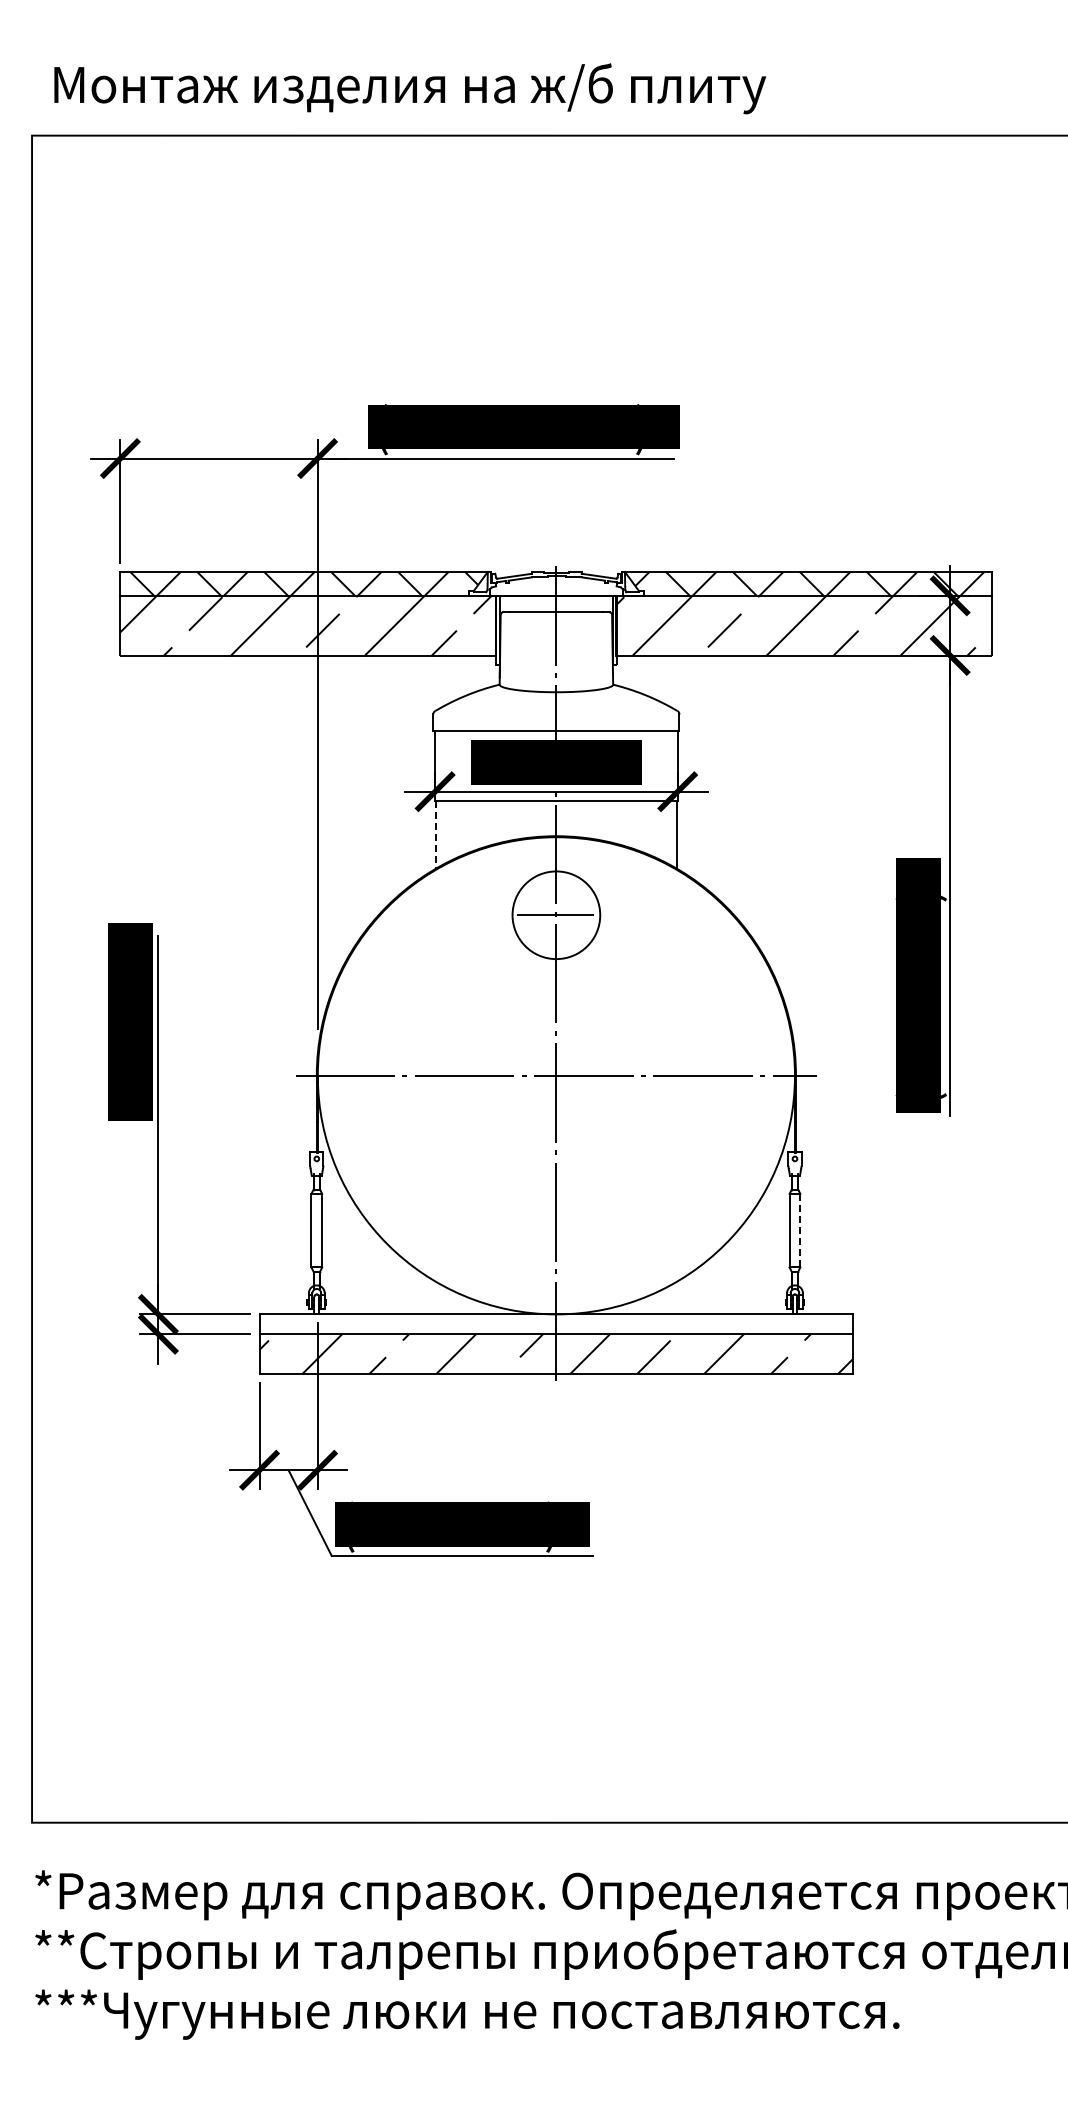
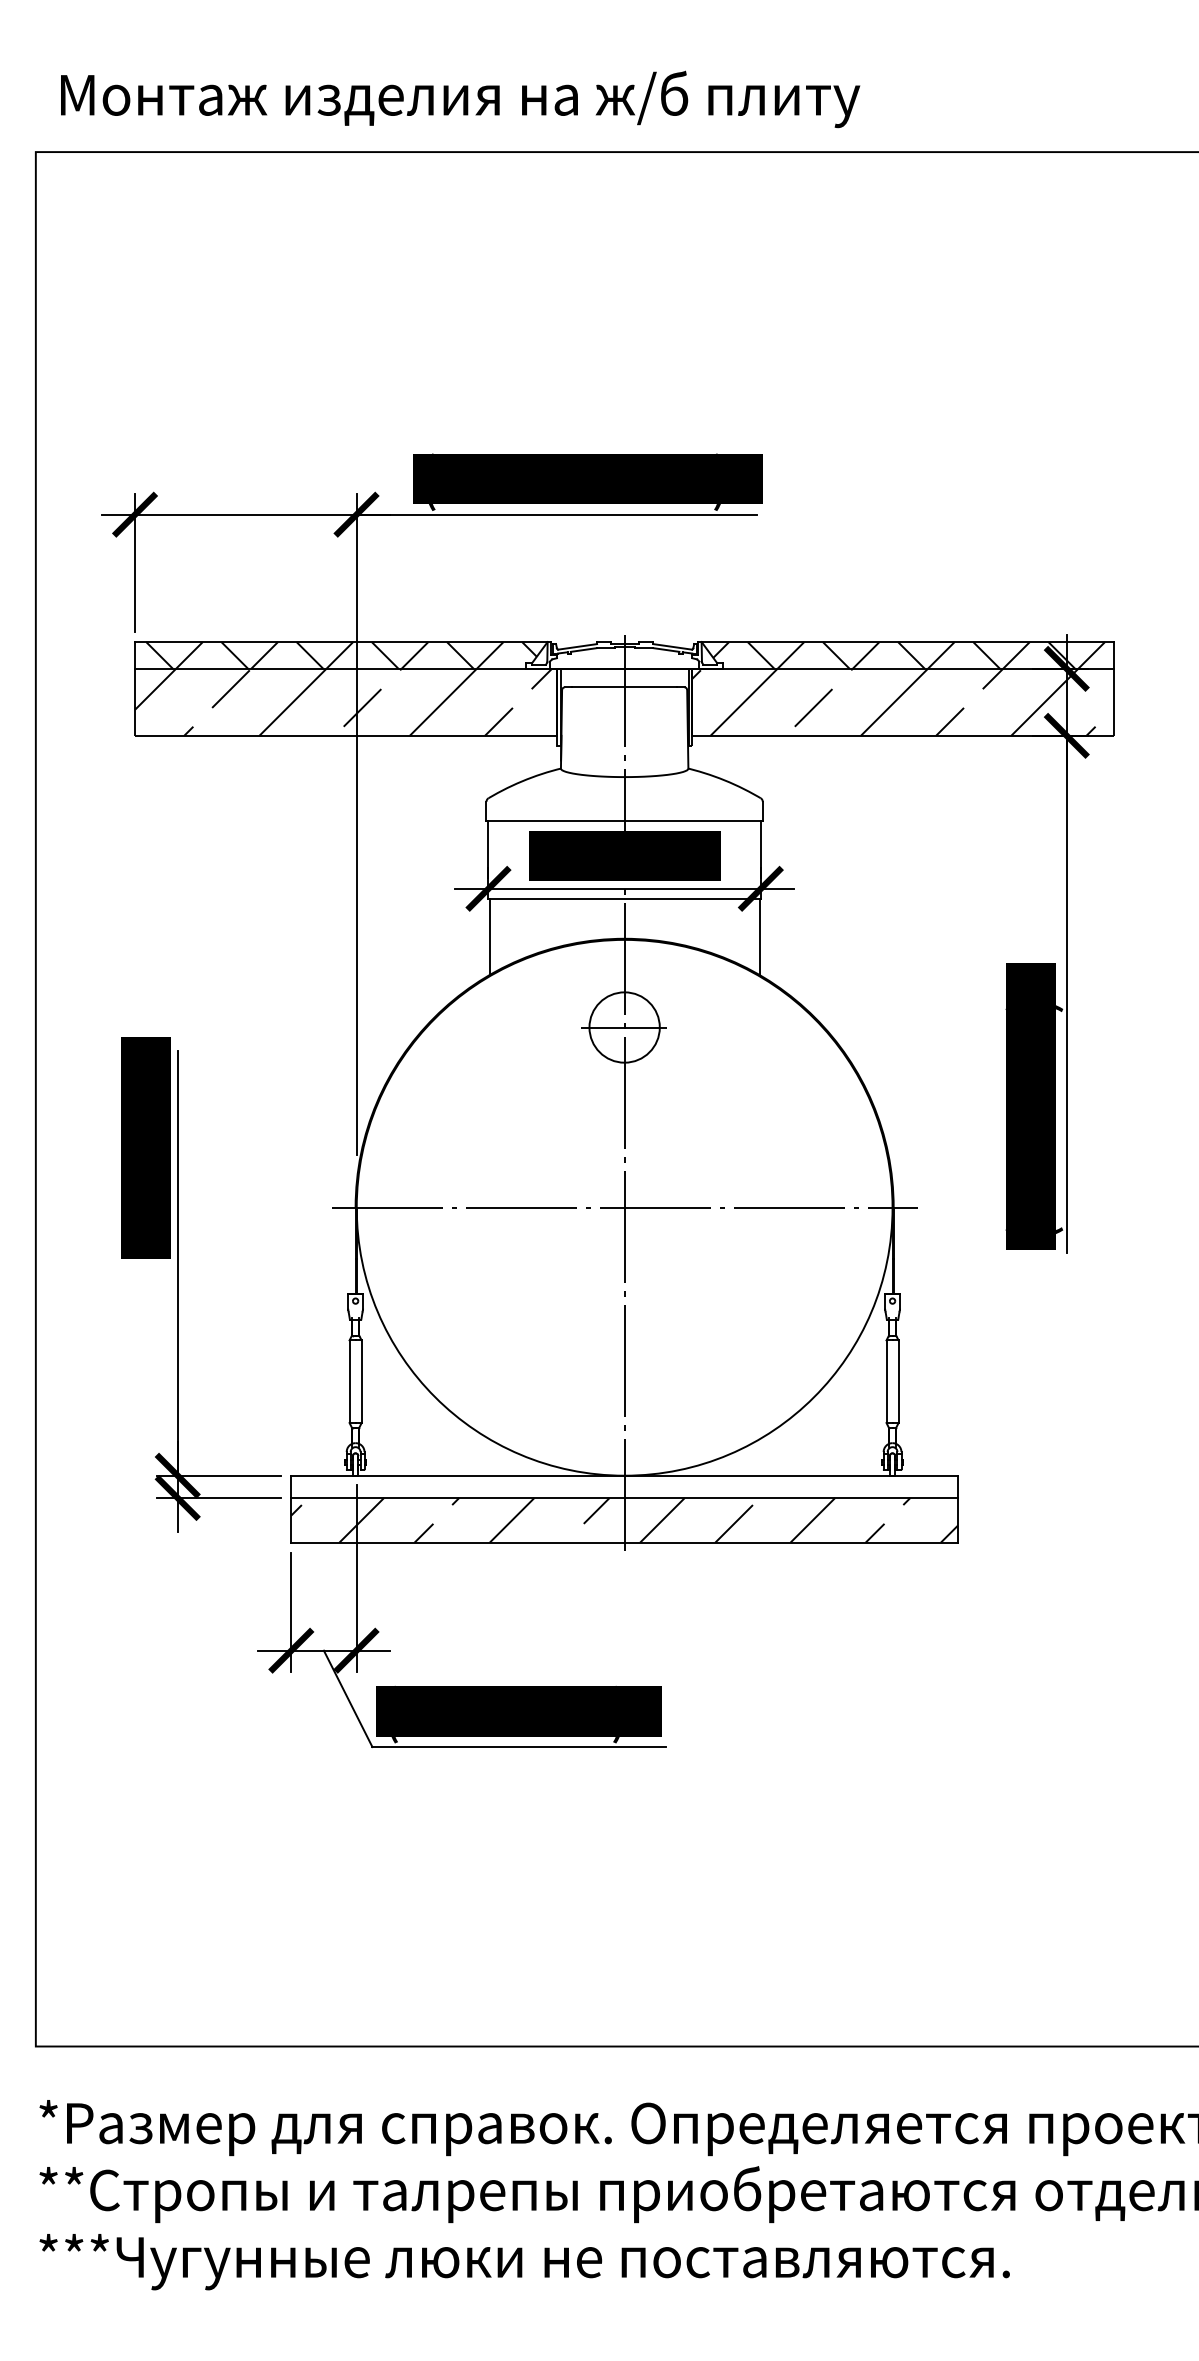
line: (436, 834) -> (490, 936), dashed -> solid
circle: (556, 914) -> (624, 1026), size x0.71
line: (800, 1230) -> (898, 1381), dashed -> solid

